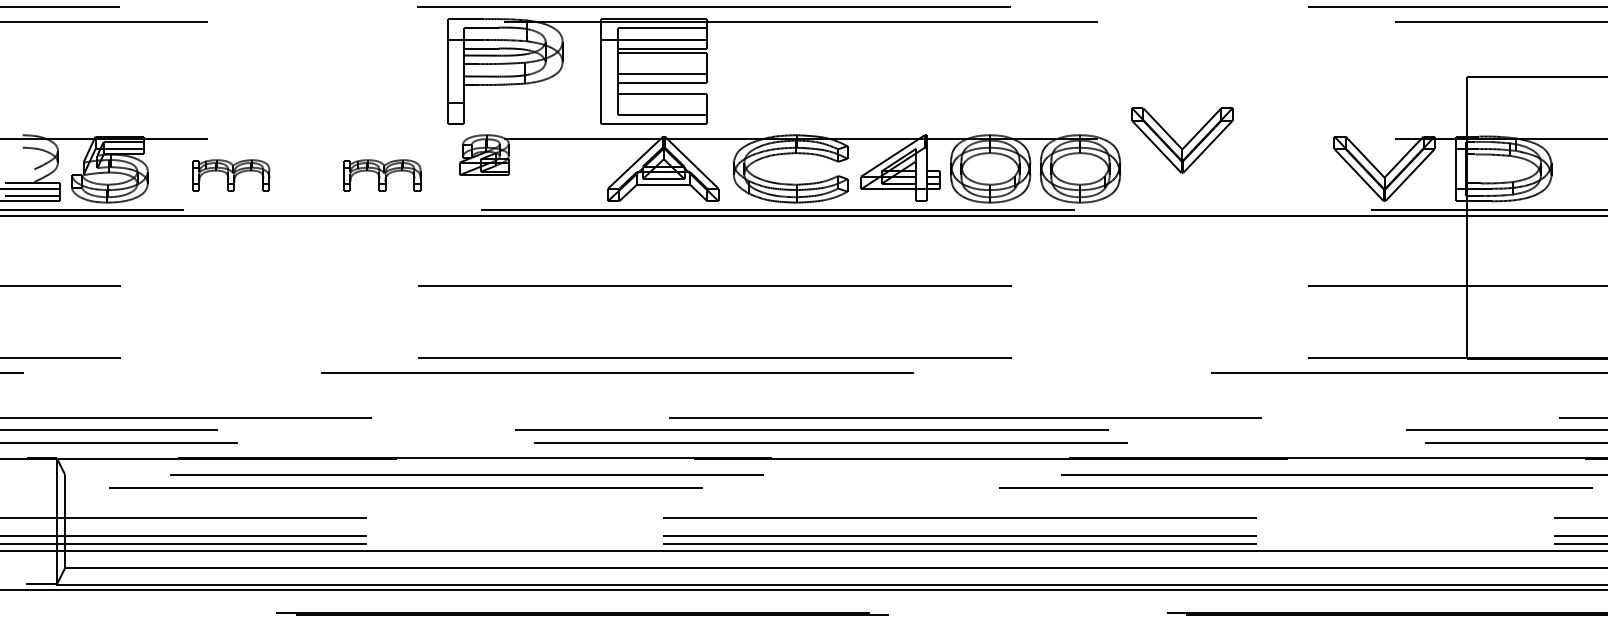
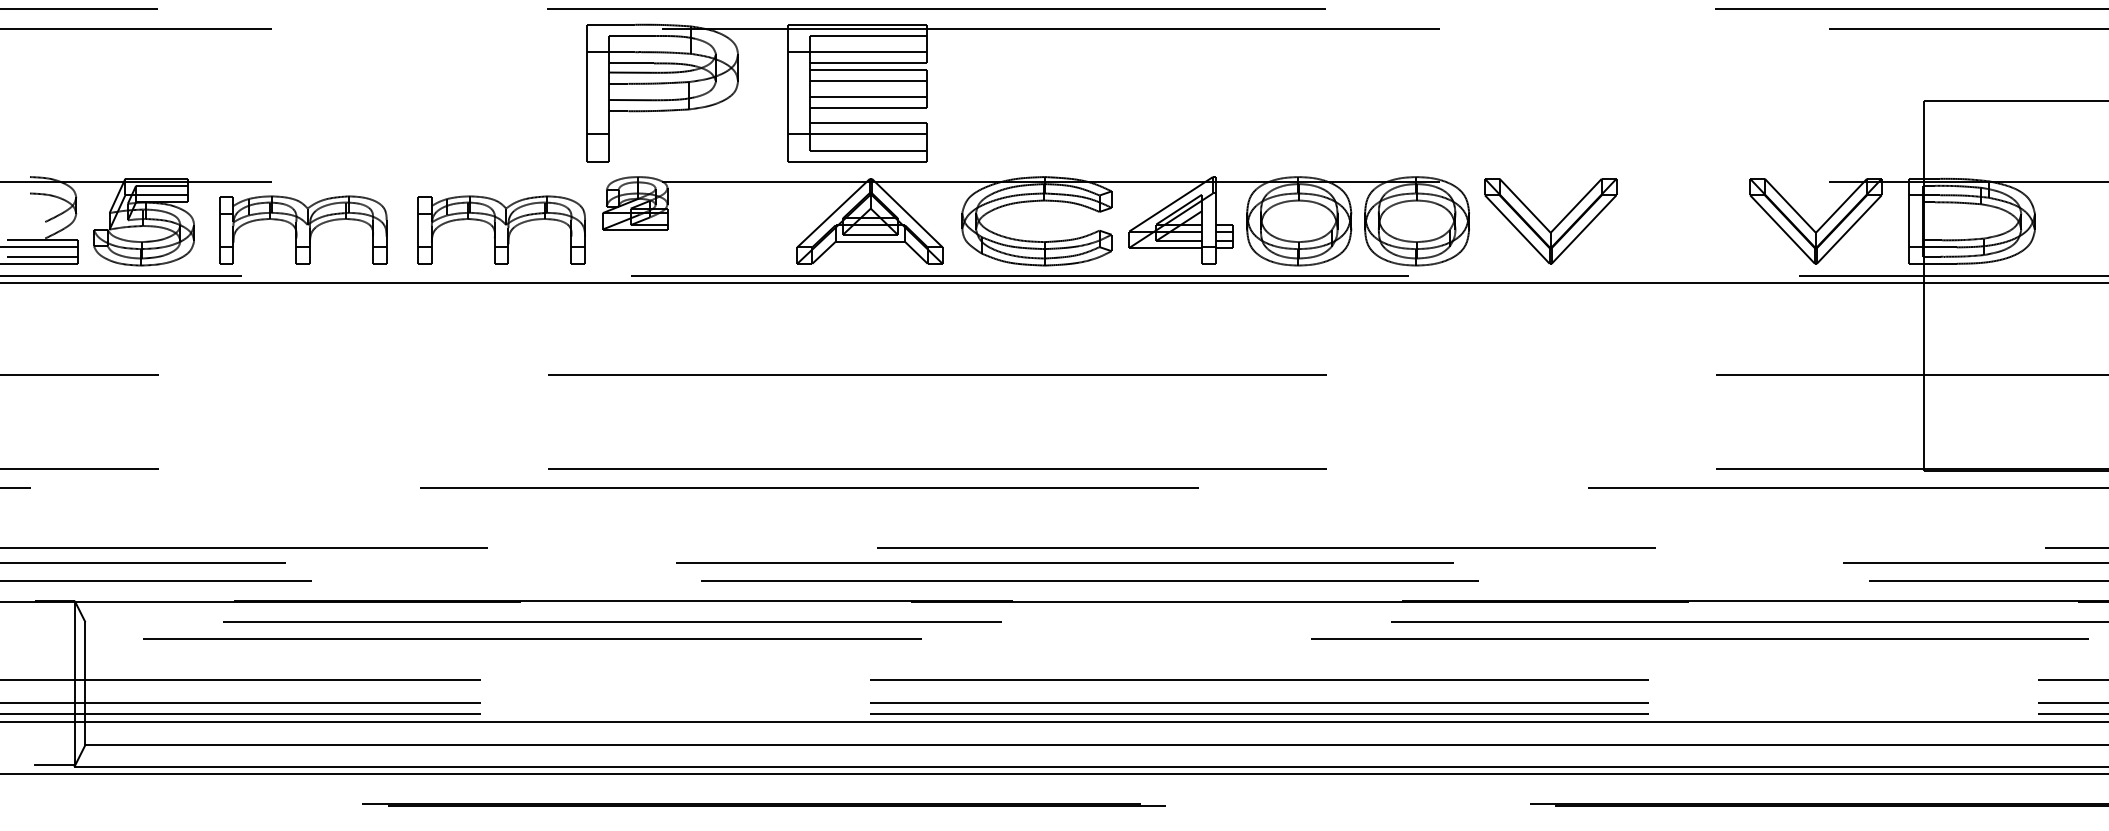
line: (662, 62) -> (868, 81), added
line: (653, 102) -> (857, 134), added
part: (1178, 143) -> (1545, 225), moved
part: (231, 175) -> (303, 229), size x1.67
part: (382, 175) -> (501, 229), size x1.67

